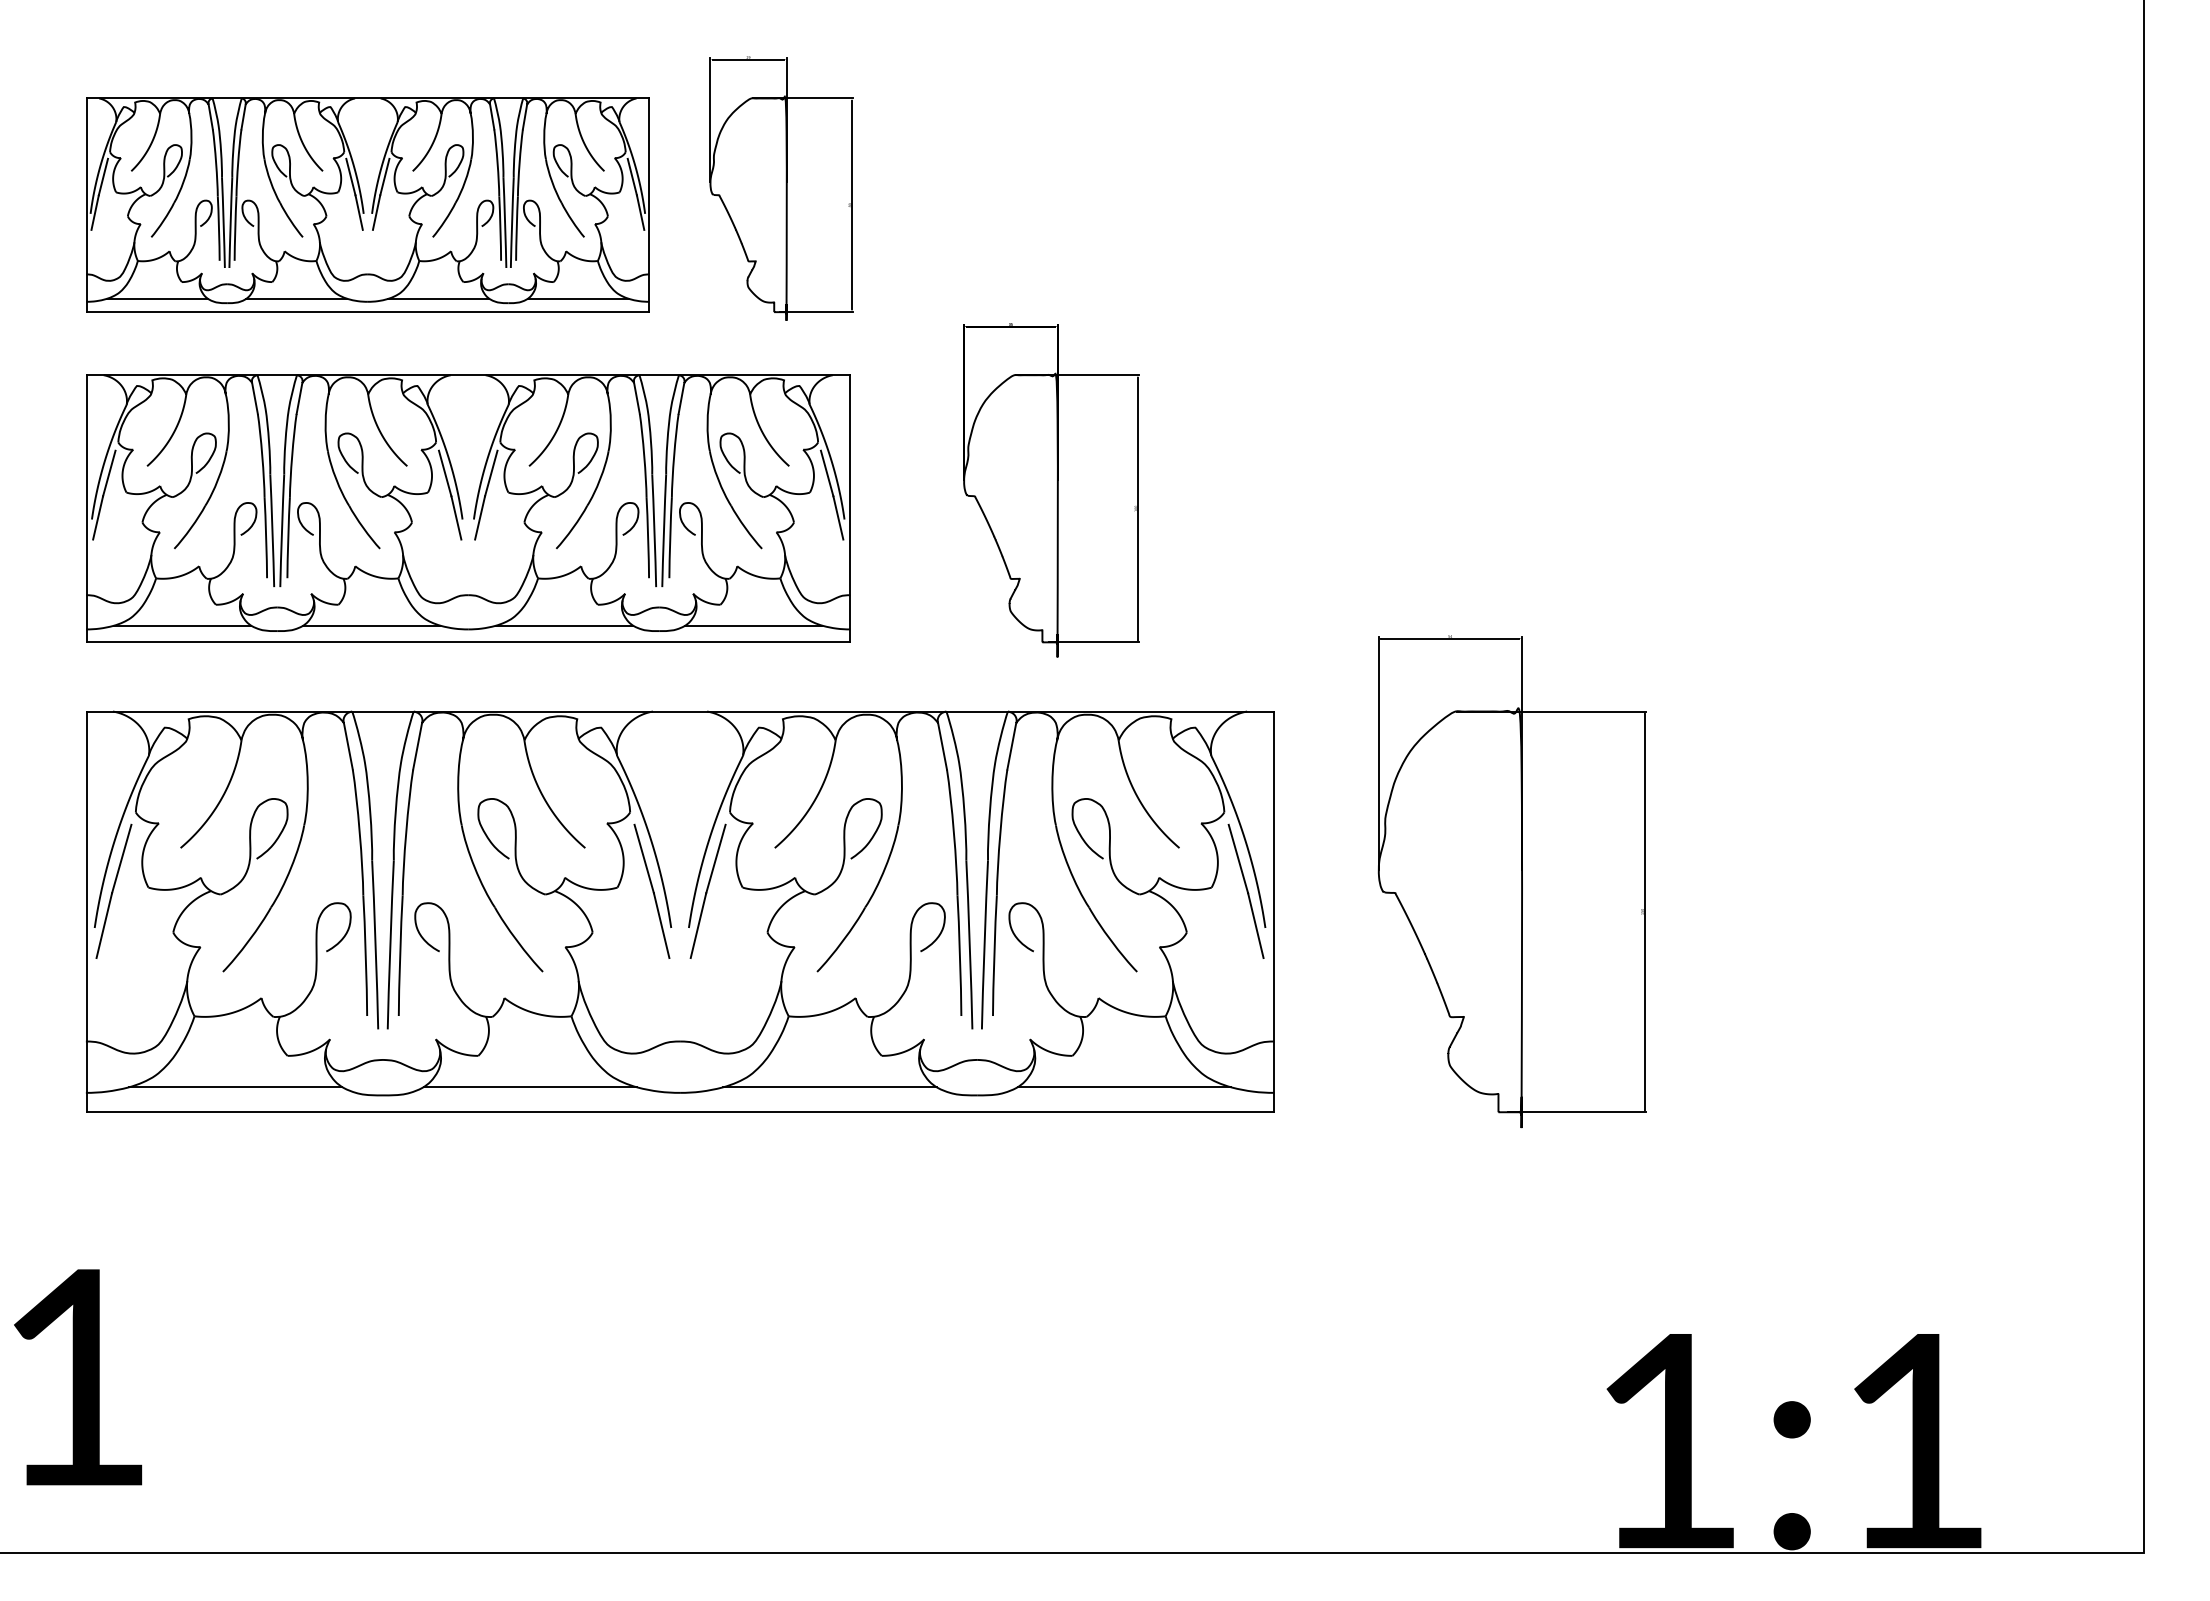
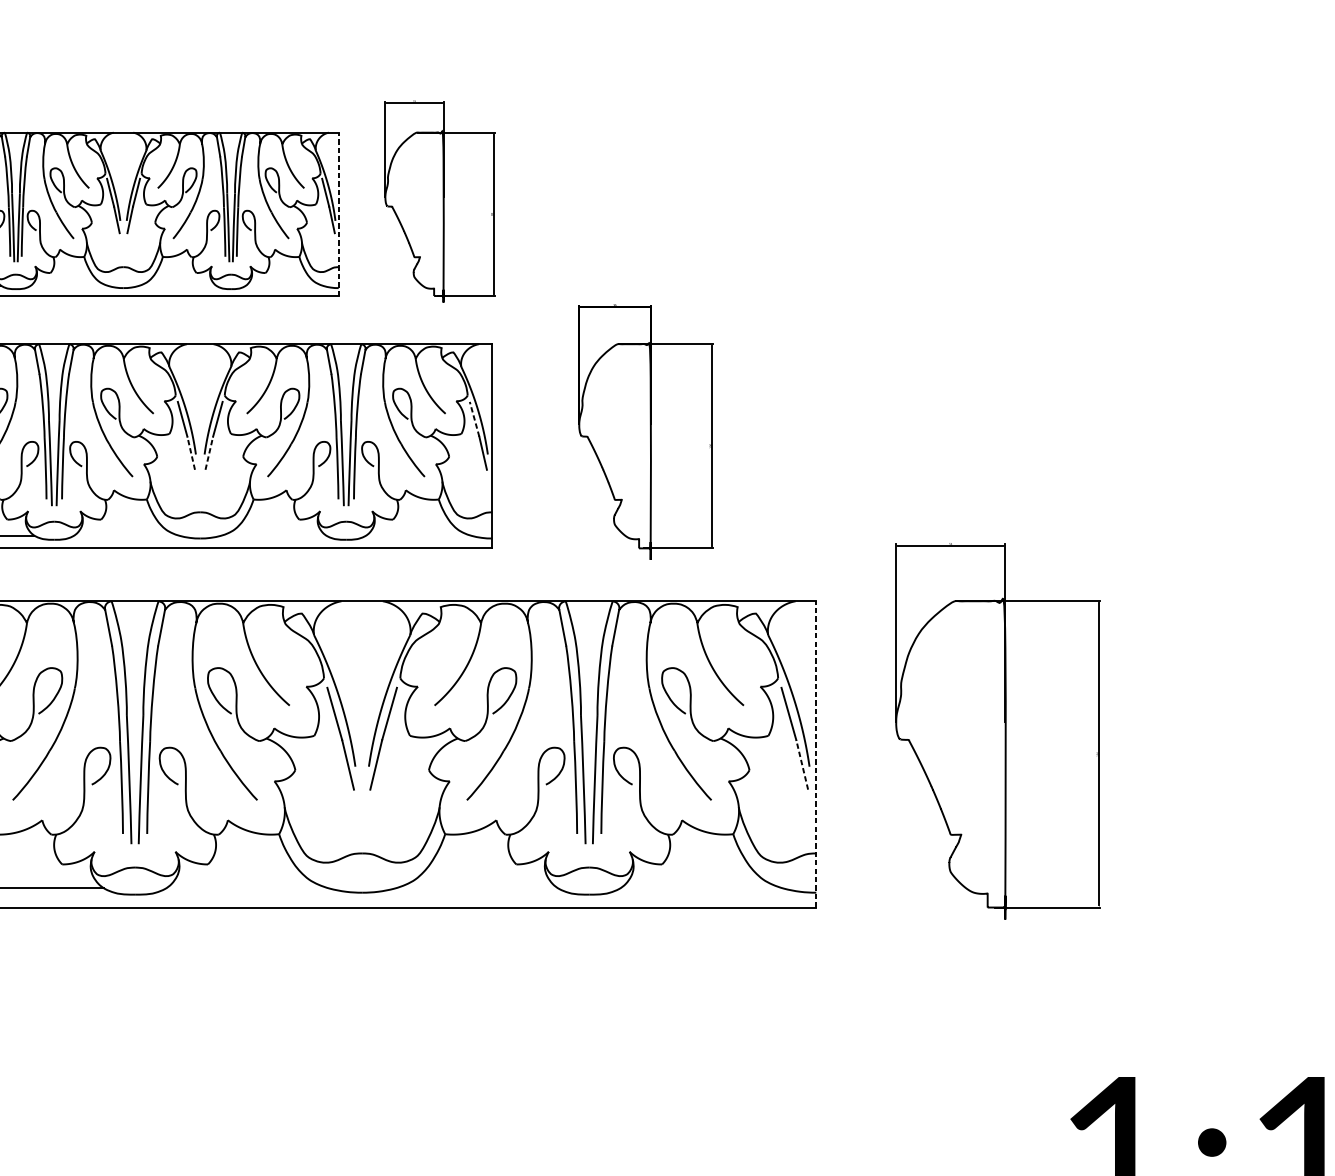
line: (649, 205) -> (338, 214), solid -> dashed
line: (296, 298) -> (69, 285), removed
line: (438, 298) -> (177, 285), removed
line: (577, 298) -> (283, 285), removed
line: (827, 473) -> (474, 419), solid -> dashed
line: (456, 517) -> (191, 452), solid -> dashed
line: (480, 517) -> (209, 452), solid -> dashed
line: (371, 625) -> (126, 535), removed
line: (564, 625) -> (273, 535), removed
line: (753, 625) -> (418, 535), removed
line: (1274, 911) -> (816, 754), solid -> dashed
line: (1255, 925) -> (801, 764), solid -> dashed
line: (529, 1087) -> (247, 888), removed
line: (829, 1087) -> (476, 888), removed
line: (1123, 1087) -> (701, 888), removed

